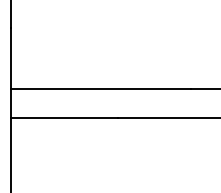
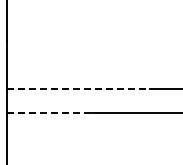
line: (100, 89) -> (78, 89), solid -> dashed
line: (63, 118) -> (49, 112), solid -> dashed

